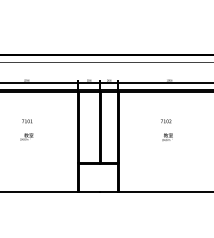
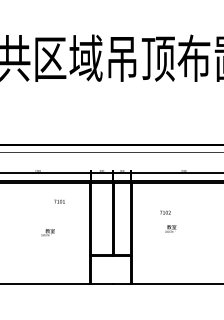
text: (27, 121) -> (59, 201), moved
text: (166, 121) -> (165, 212), moved
text: (26, 136) -> (47, 232), moved
text: (167, 136) -> (170, 228), moved

